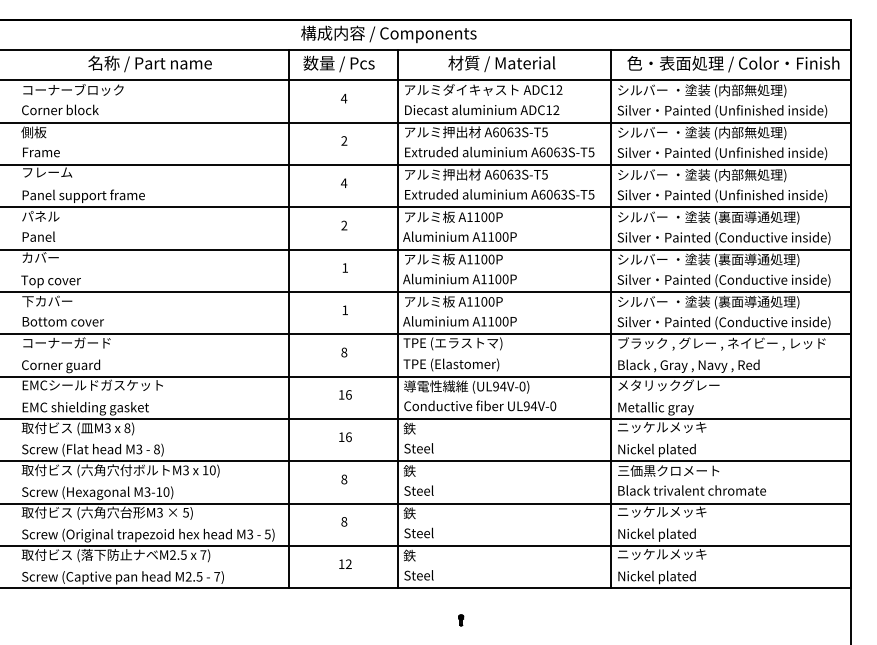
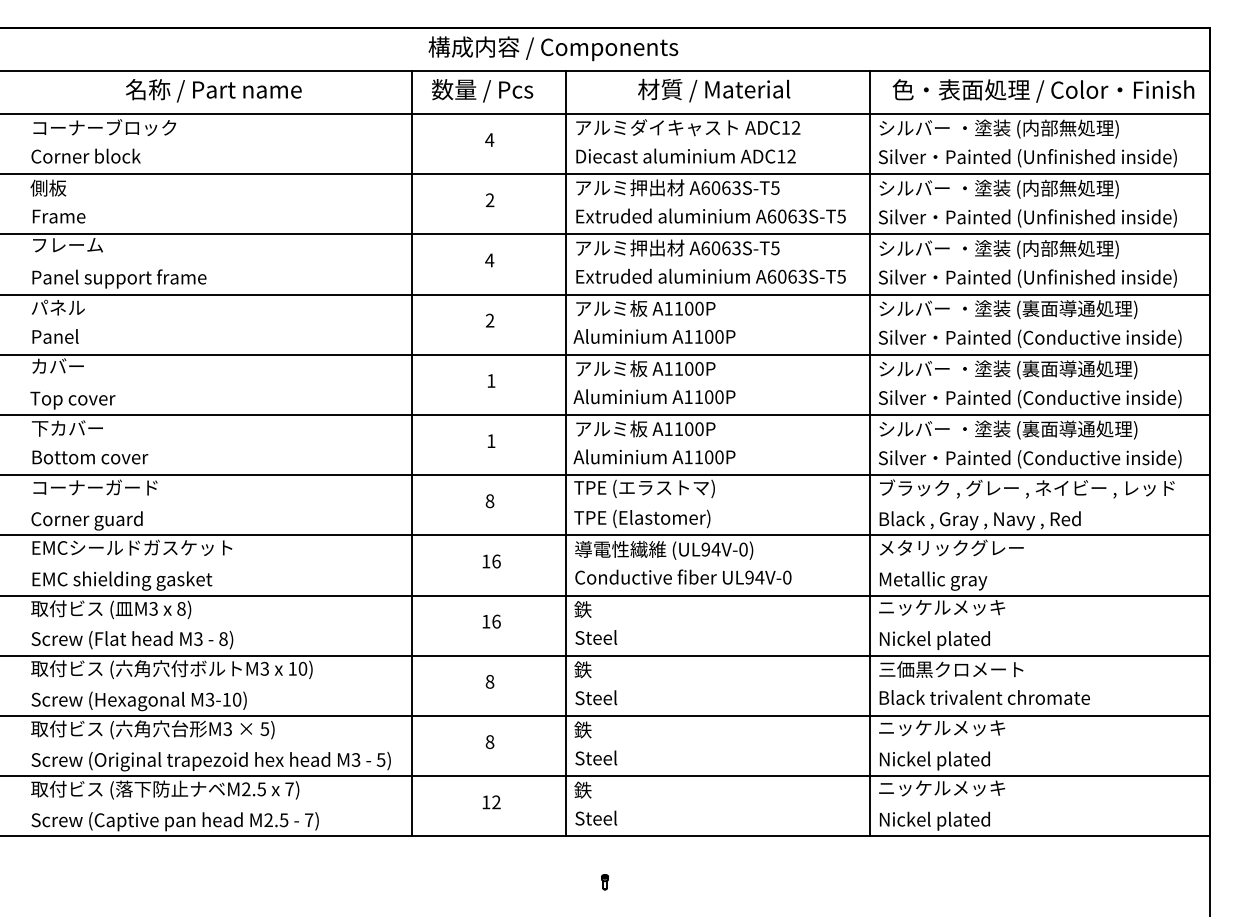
part: (461, 620) -> (605, 882), moved

